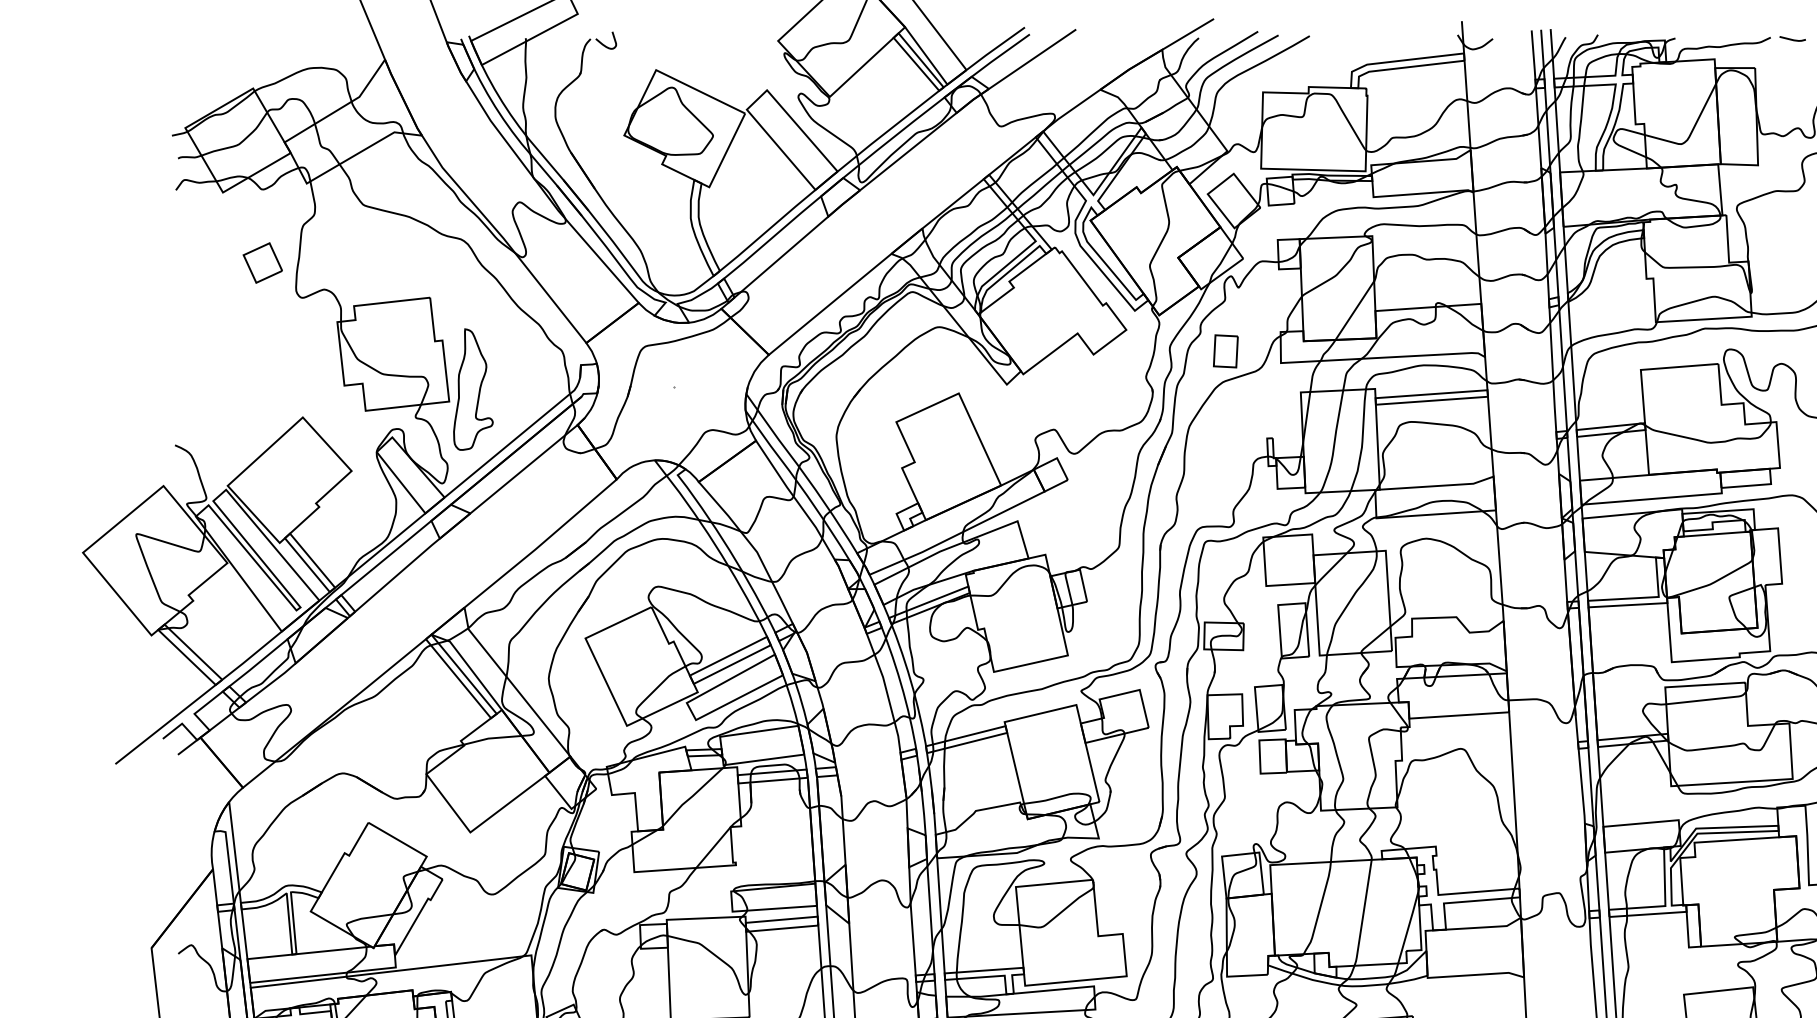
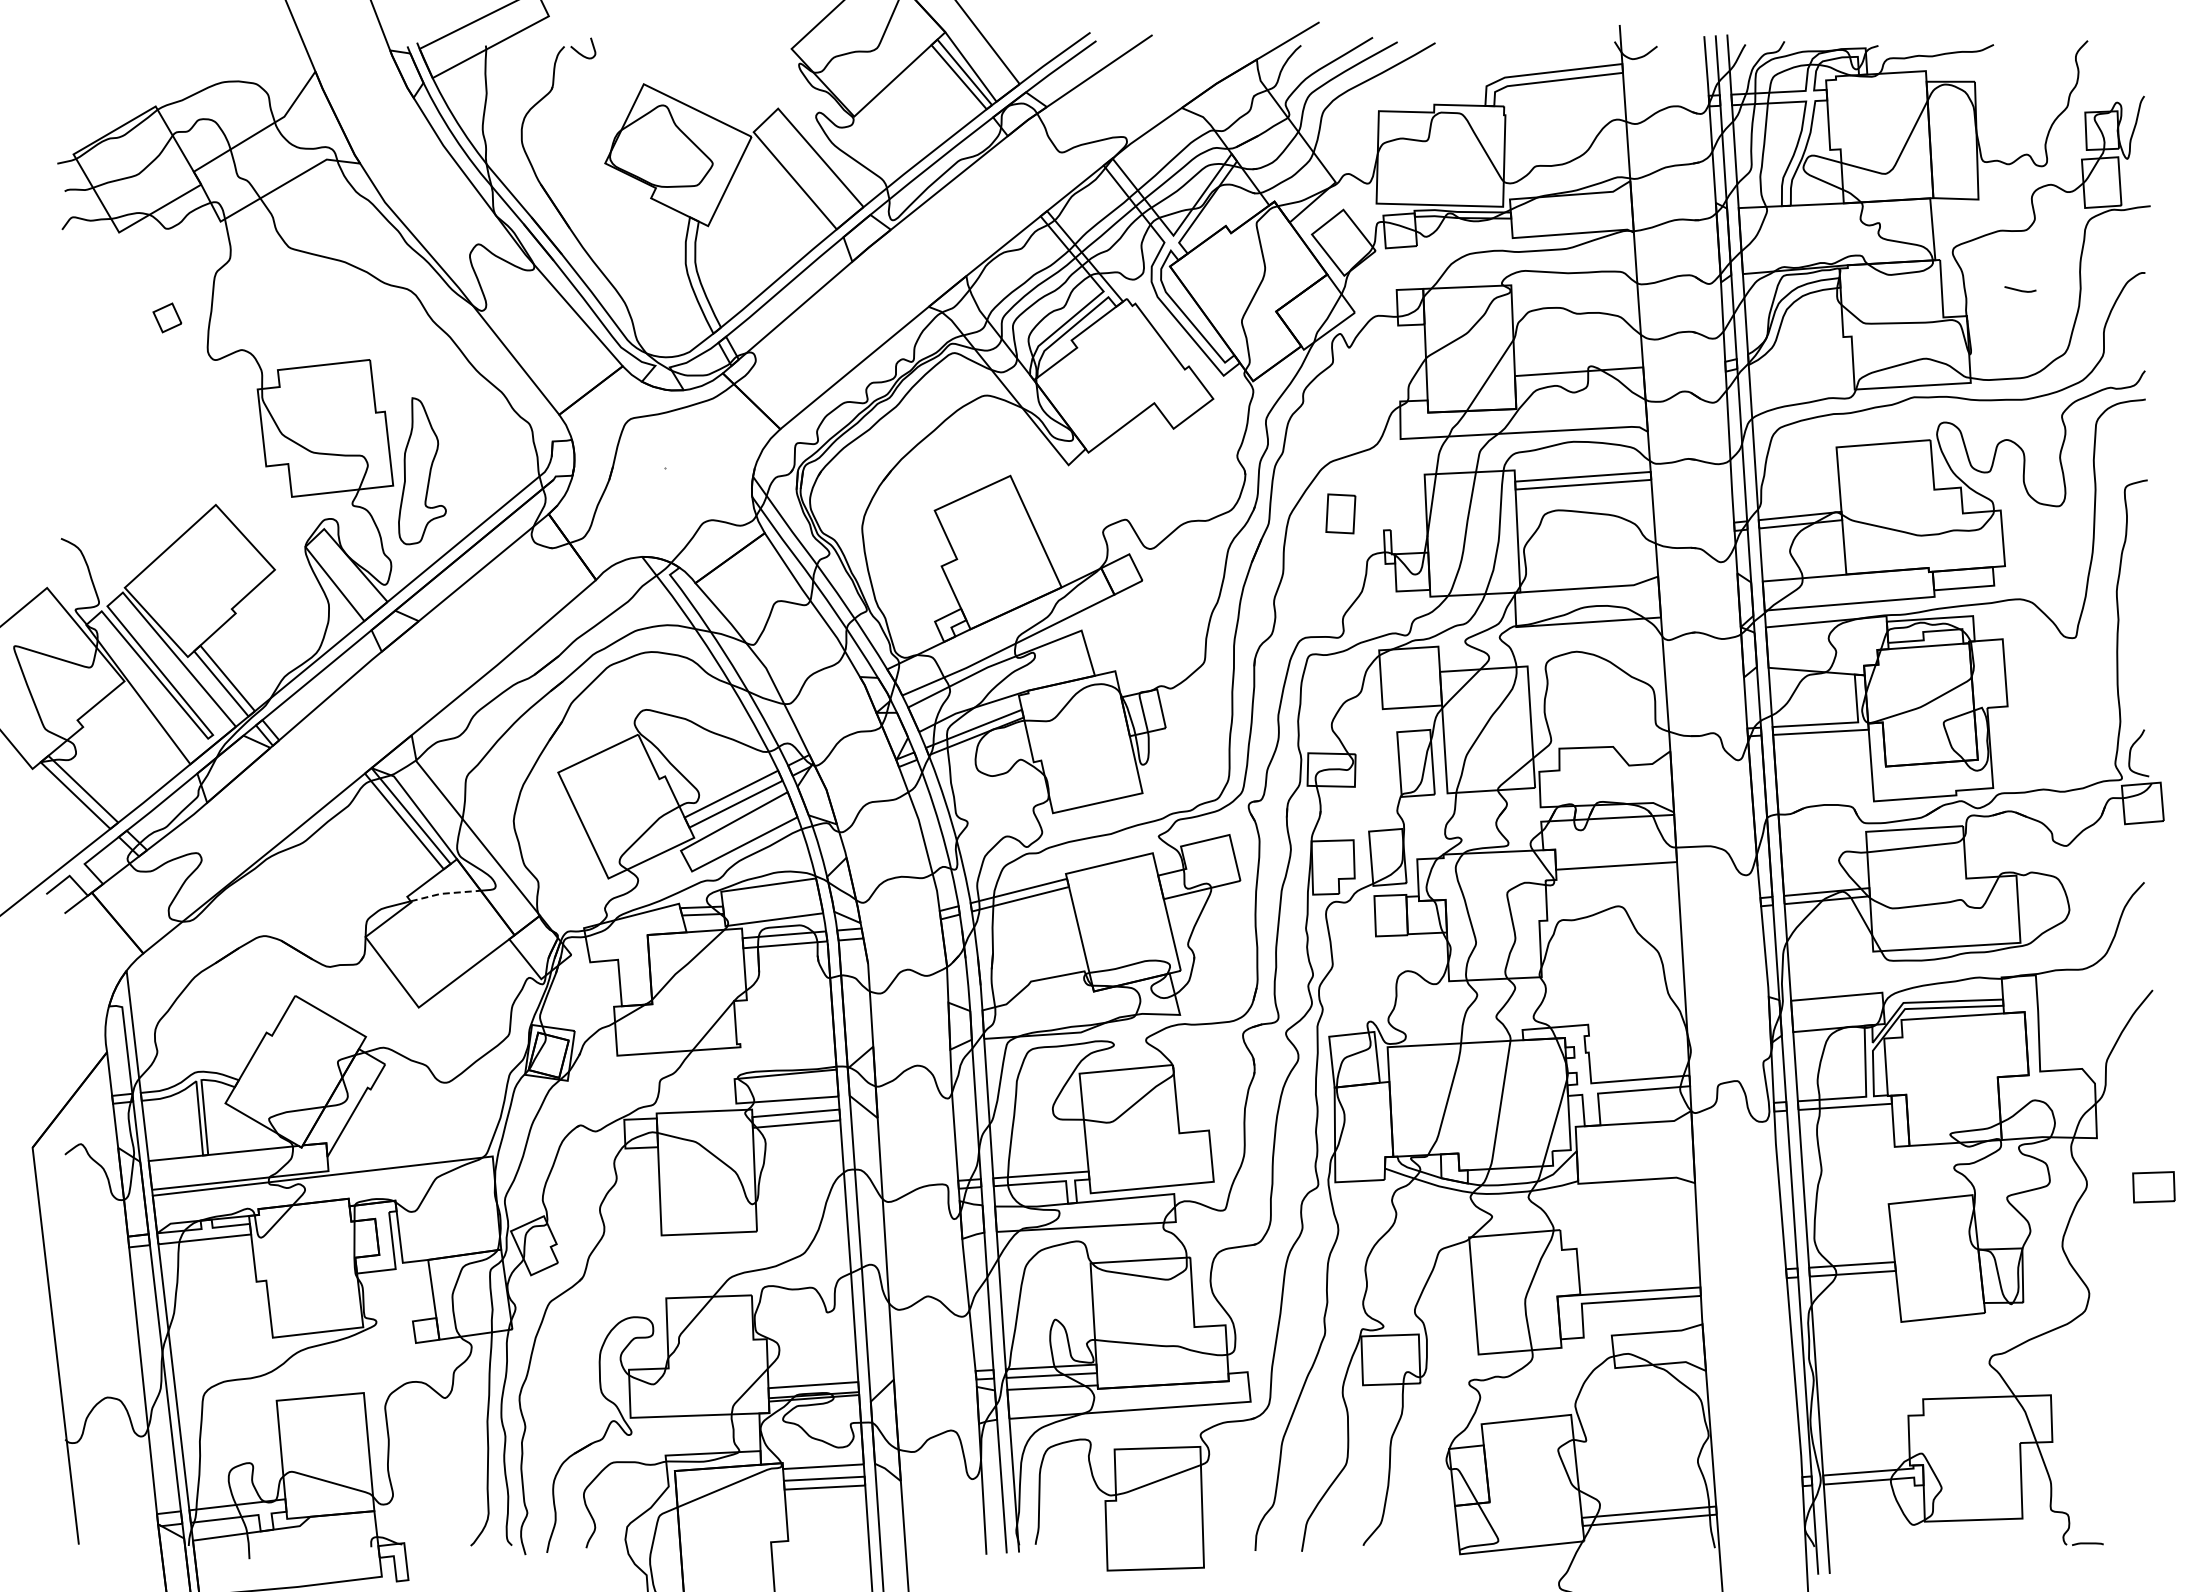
line: (1792, 38) -> (2020, 289), moved
part: (262, 262) -> (167, 317), size x0.6
part: (1225, 351) -> (1340, 513), moved
line: (492, 738) -> (445, 893), solid -> dashed

